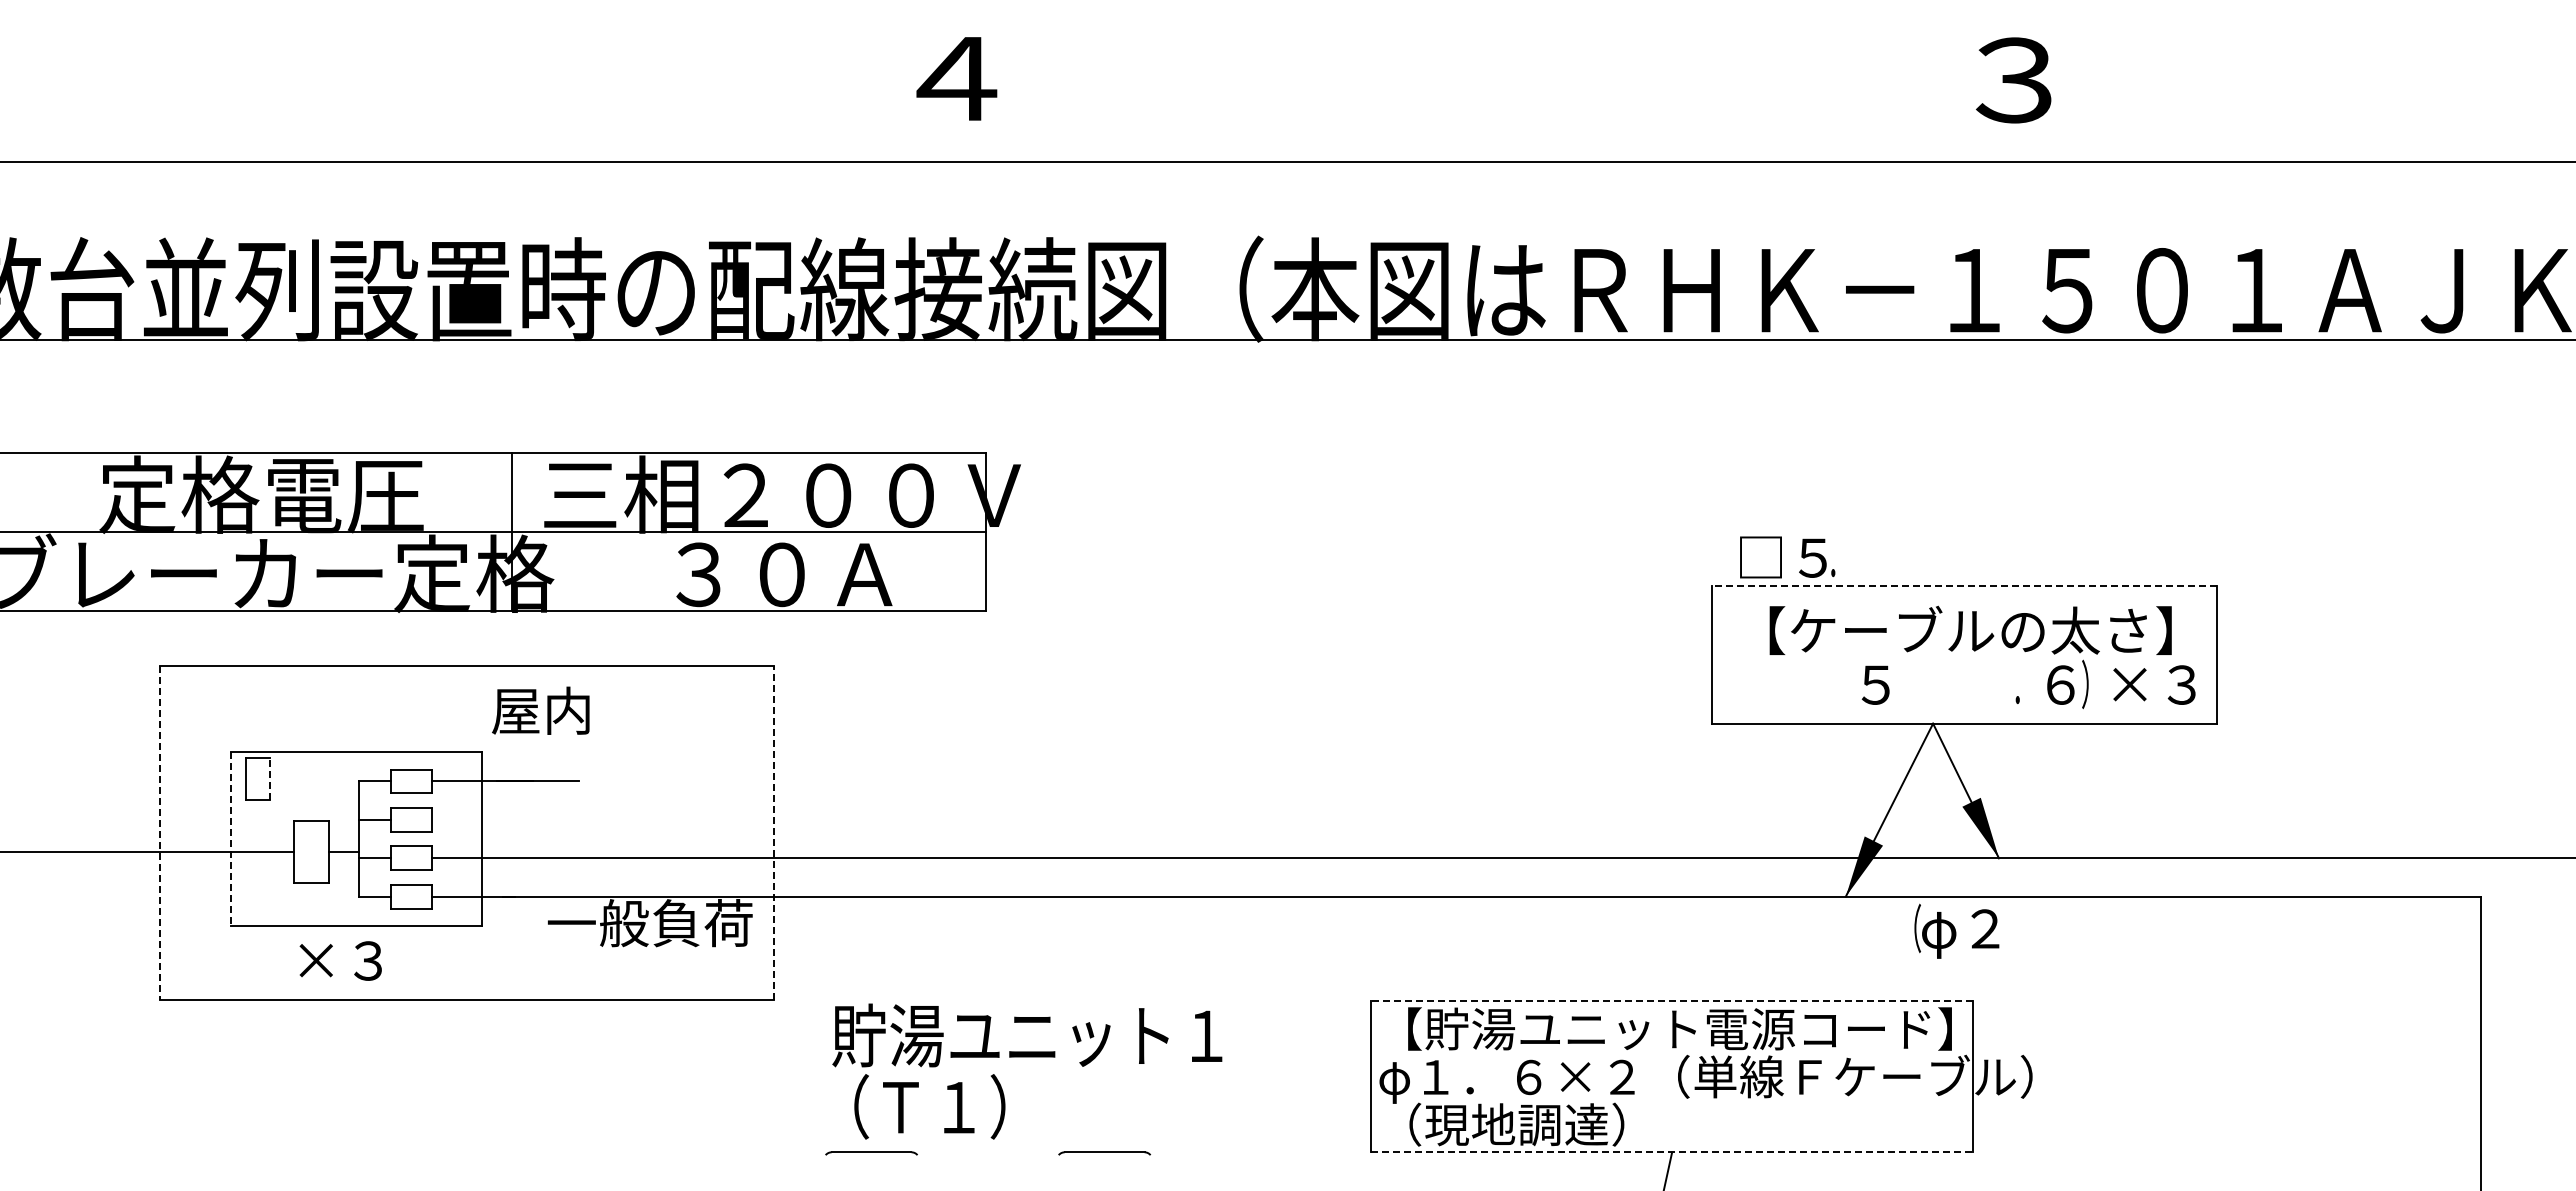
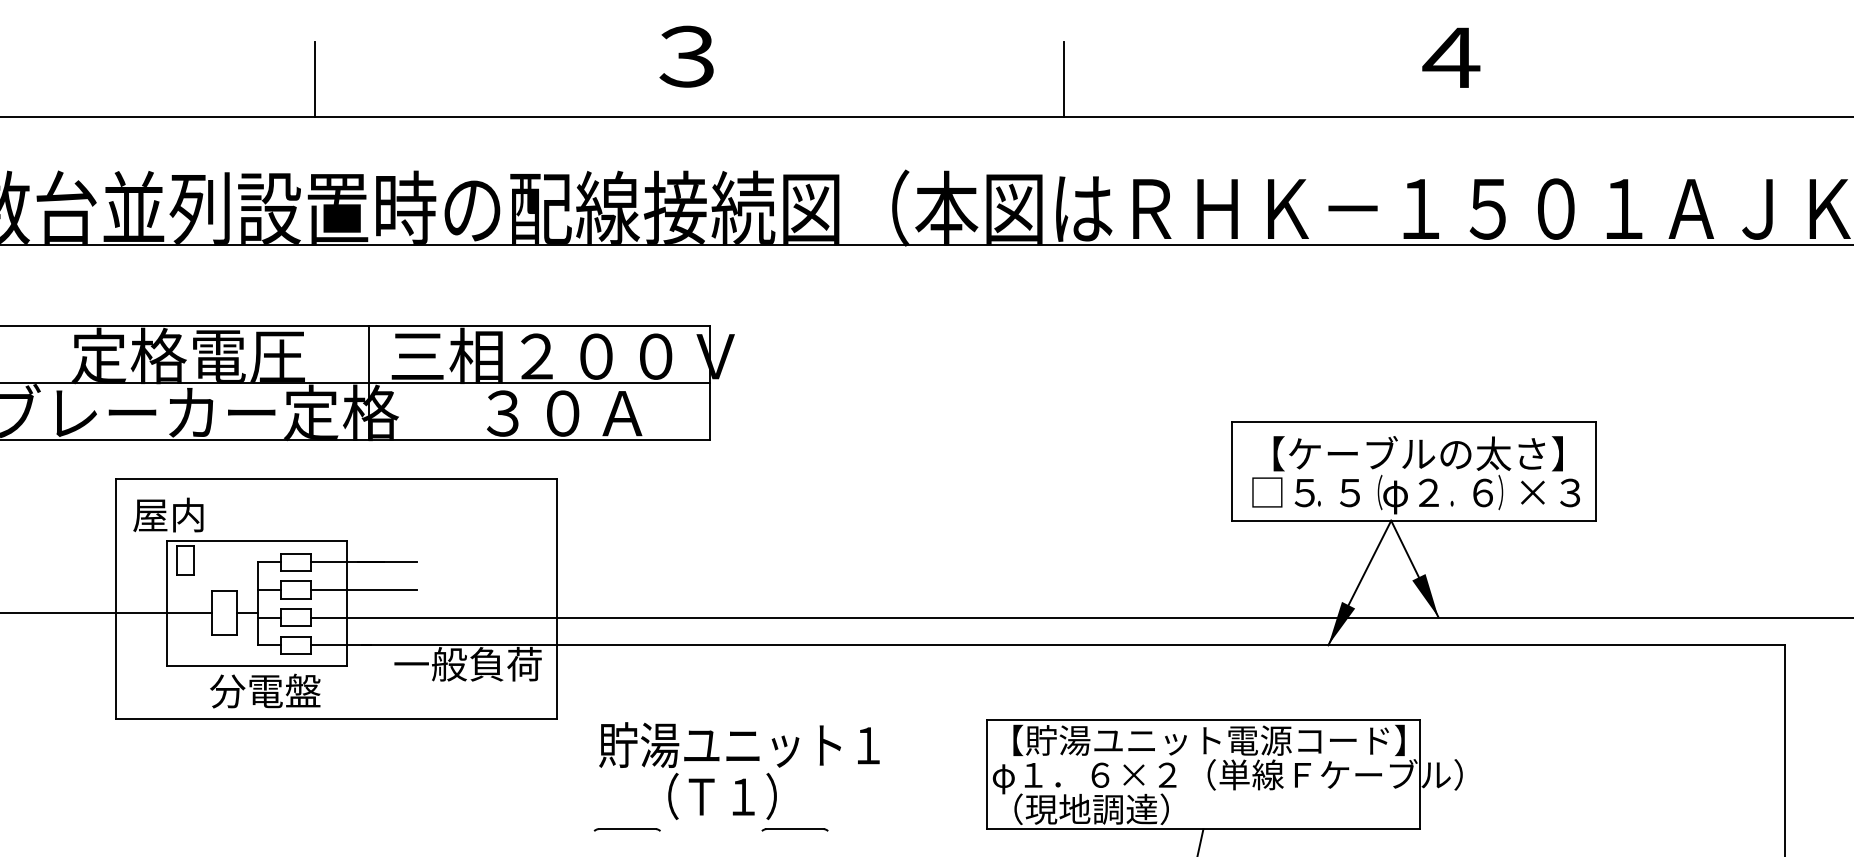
text: (956, 78) -> (688, 56), ４ -> ３
text: (2016, 80) -> (1451, 57), ３ -> ４
line: (437, 110) -> (314, 79), added
line: (1478, 110) -> (1064, 79), added
text: (1787, 557) -> (1286, 492), moved
line: (1964, 585) -> (1413, 421), dashed -> solid
text: (540, 710) -> (168, 514), moved
line: (269, 778) -> (194, 560), dashed -> solid
line: (505, 819) -> (363, 589), added
line: (160, 832) -> (115, 599), dashed -> solid
line: (773, 832) -> (556, 599), dashed -> solid
line: (231, 839) -> (166, 604), dashed -> solid
text: (1956, 930) -> (1408, 493), moved
text: (368, 960) -> (265, 691), ×３ -> 分電盤
line: (1671, 1000) -> (1202, 719), dashed -> solid
text: (929, 1106) -> (722, 796), moved
line: (1672, 1152) -> (1203, 829), dashed -> solid

